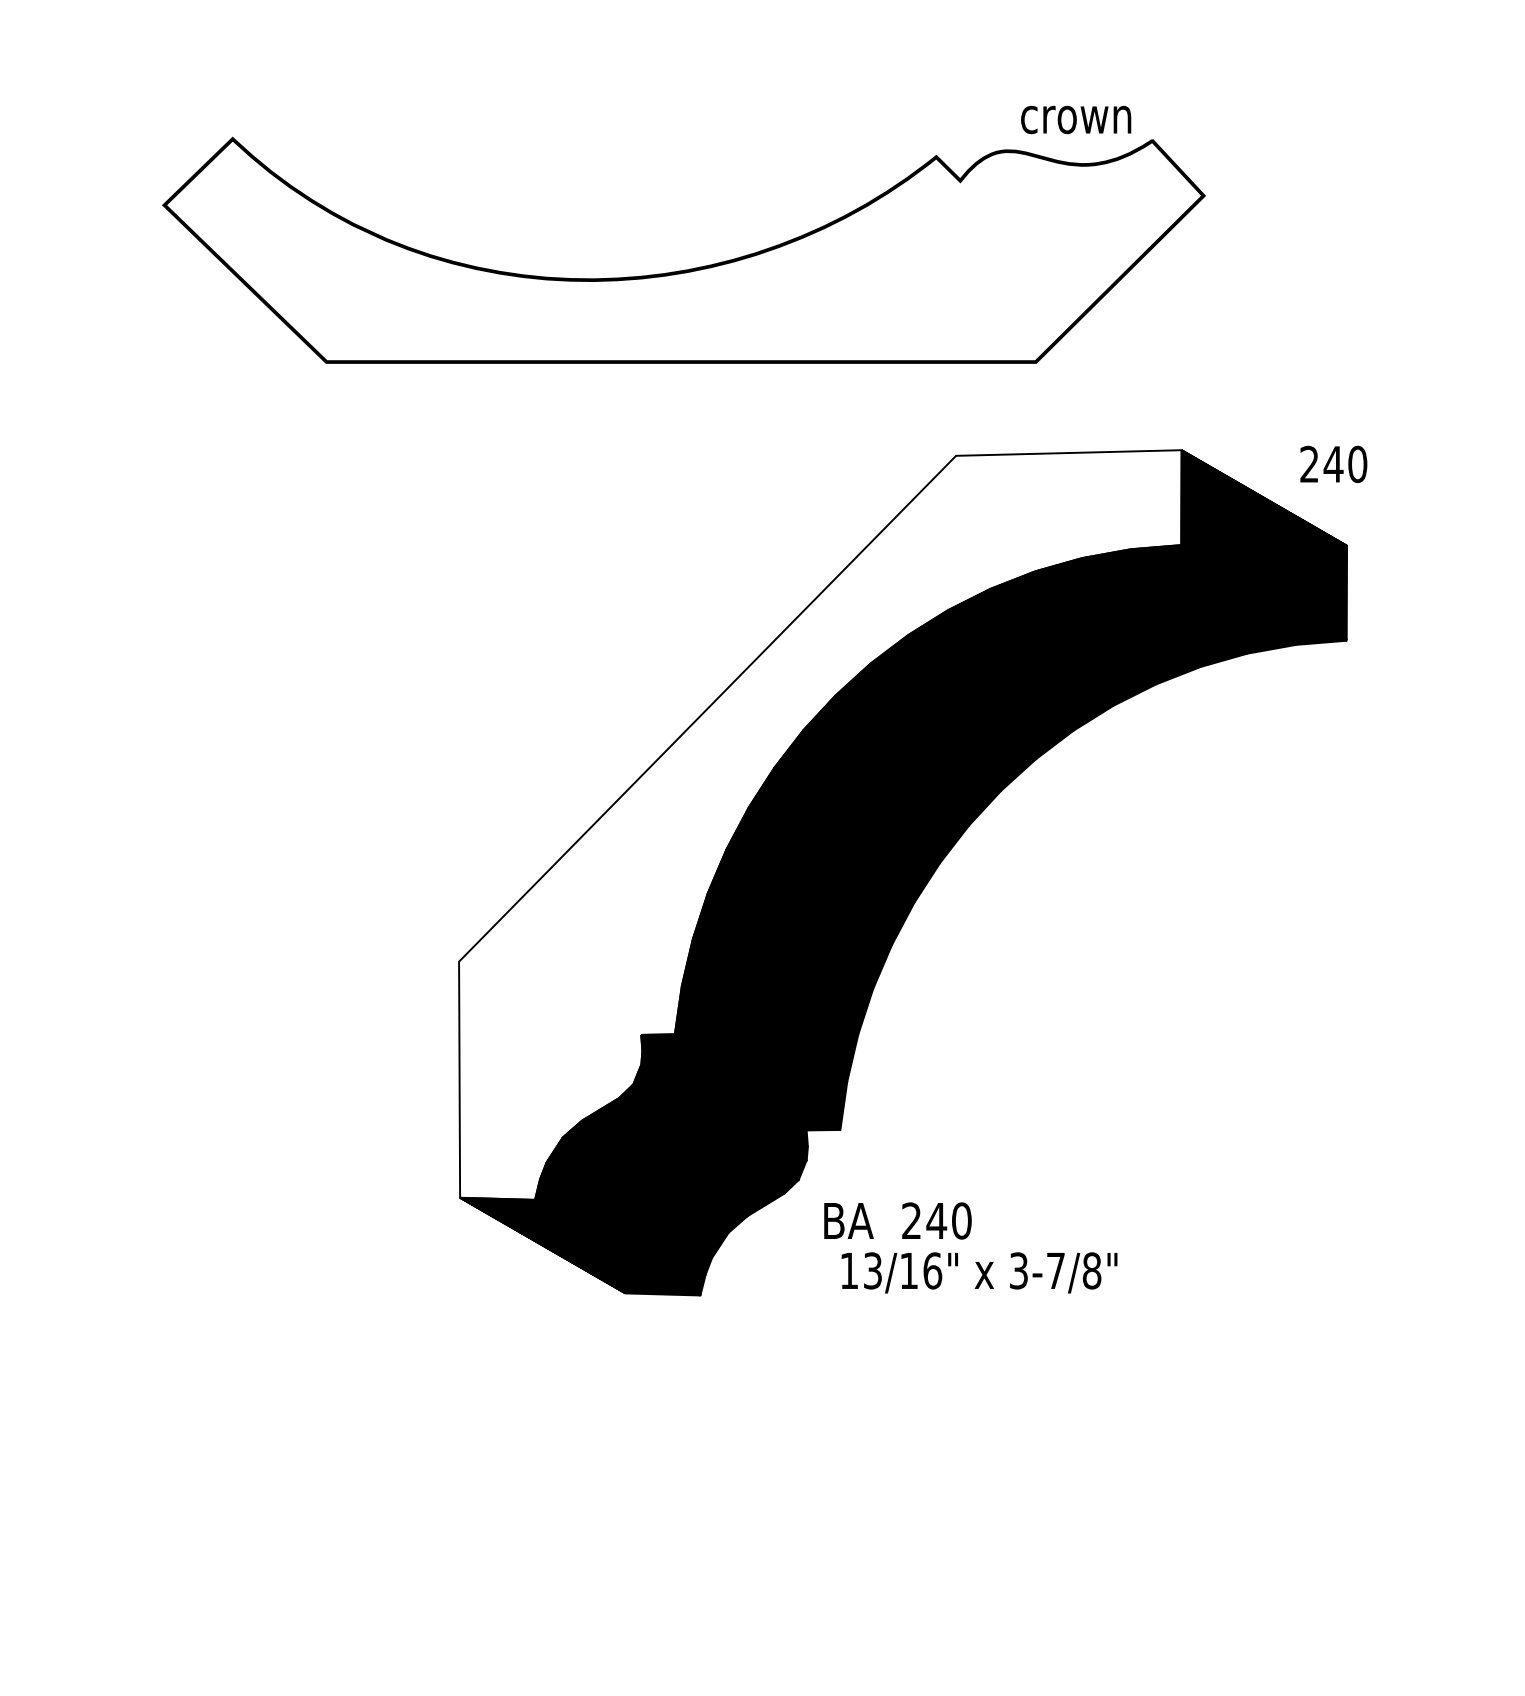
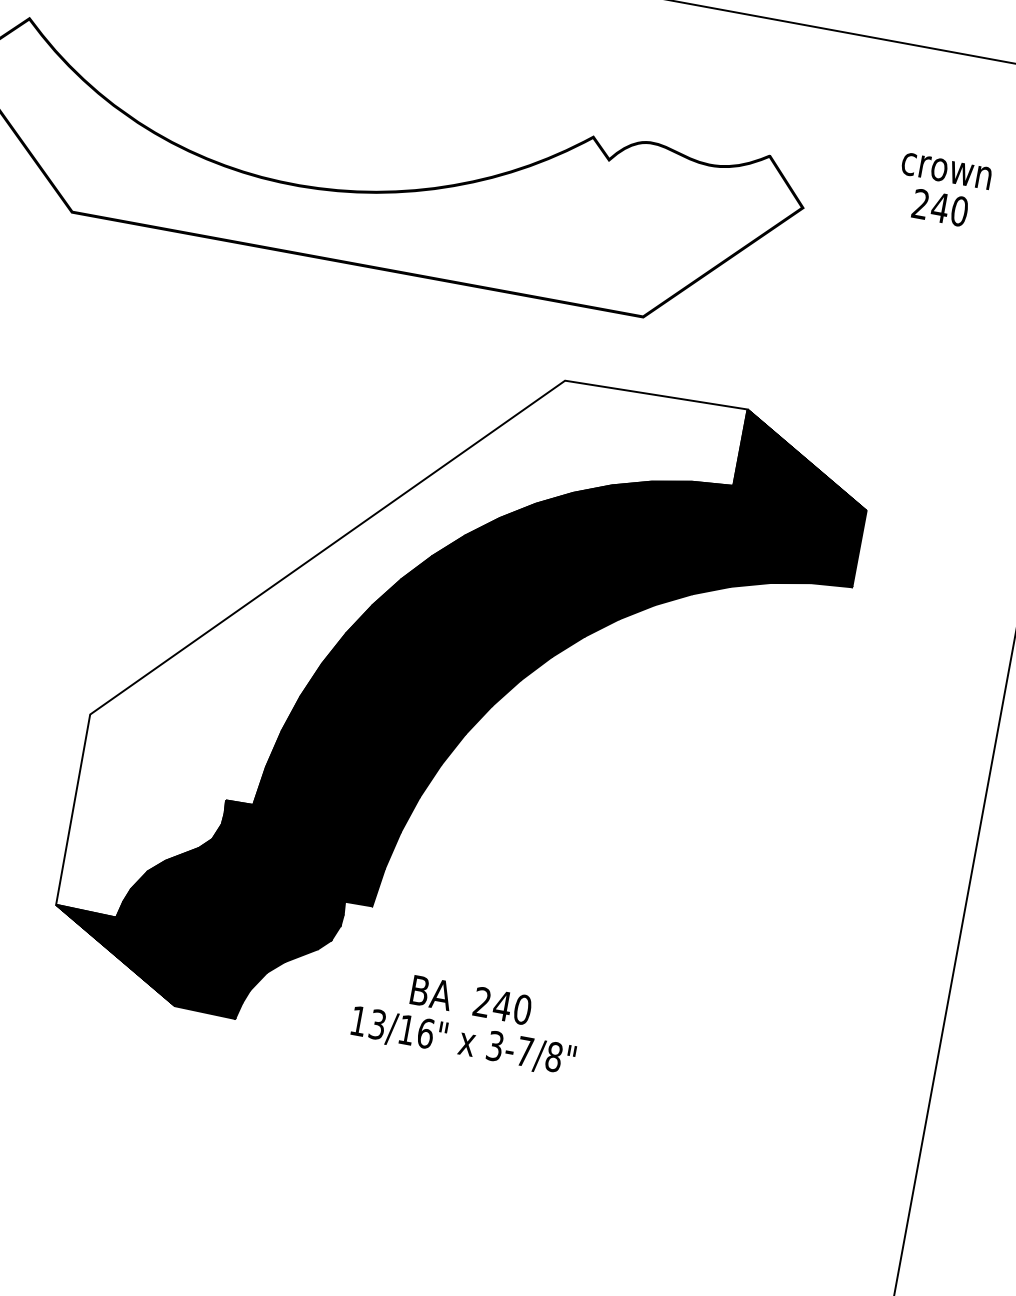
text: (1076, 119) -> (946, 170), moved
text: (1333, 463) -> (940, 207), moved
text: (897, 1220) -> (470, 999), moved

